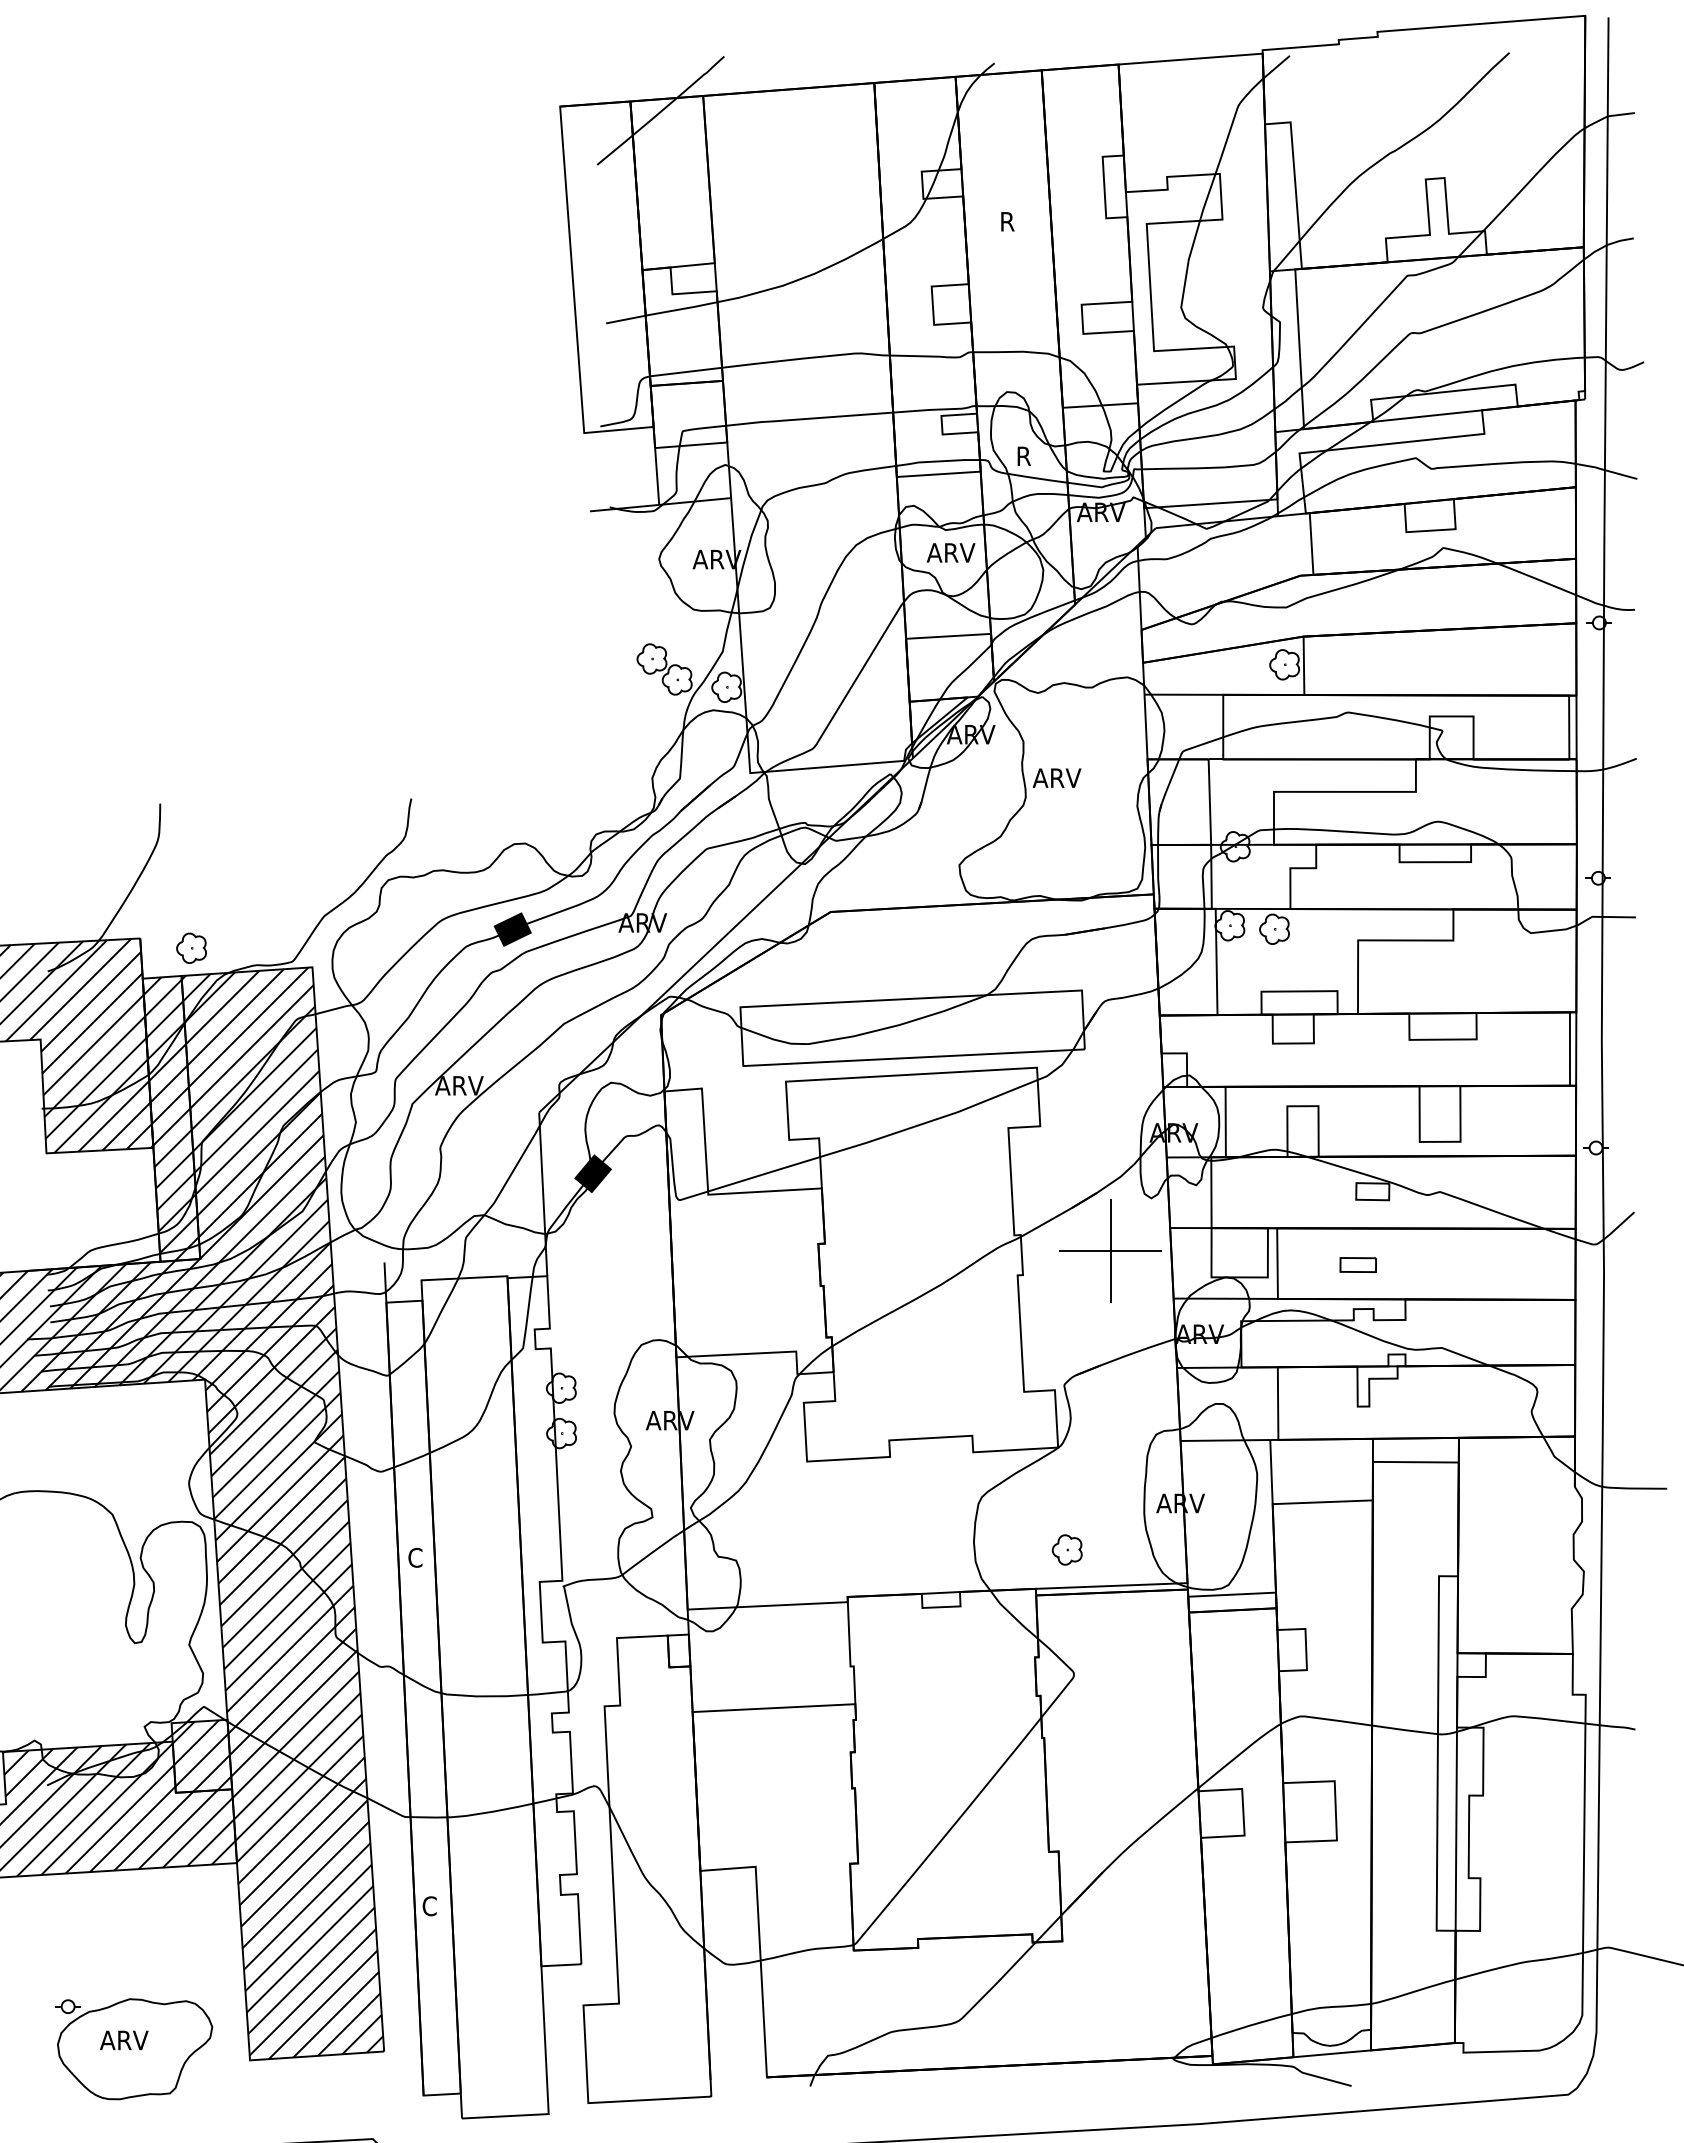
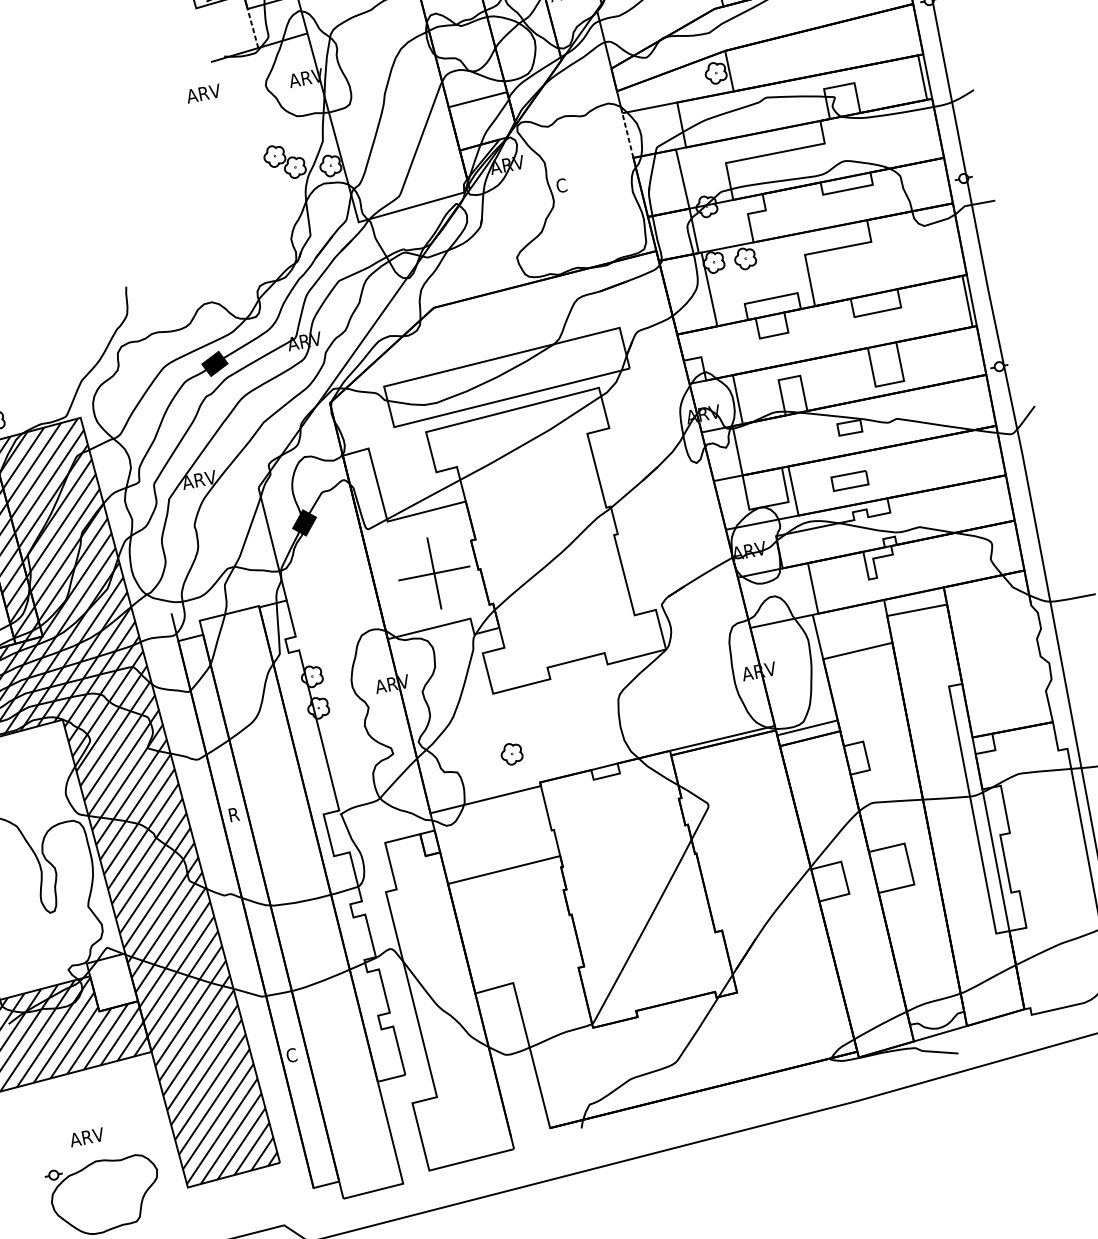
line: (657, 476) -> (253, 28), solid -> dashed
text: (950, 552) -> (203, 93), moved
line: (1146, 726) -> (628, 135), solid -> dashed
text: (1056, 778) -> (572, 183), ARV -> C
part: (1110, 1250) -> (434, 573), moved
part: (1357, 1264) -> (849, 480), size x1.4
part: (1066, 1549) -> (511, 753), moved
text: (415, 1557) -> (233, 814), C -> R
hatch: (201, 1755) -> (112, 981), removed
text: (124, 2040) -> (87, 1137), moved

